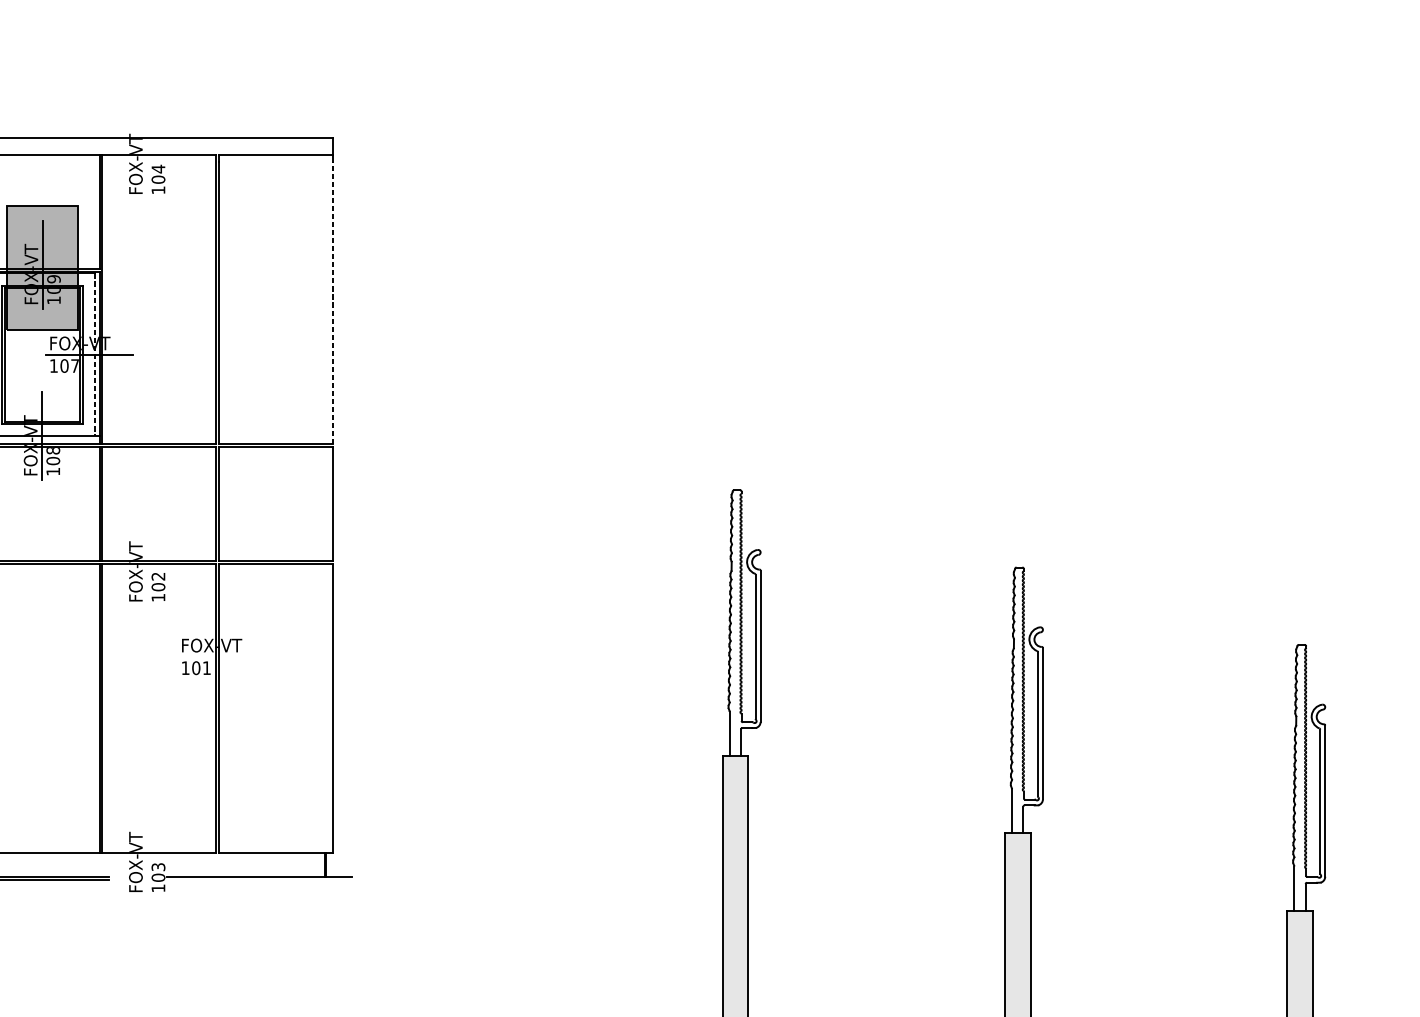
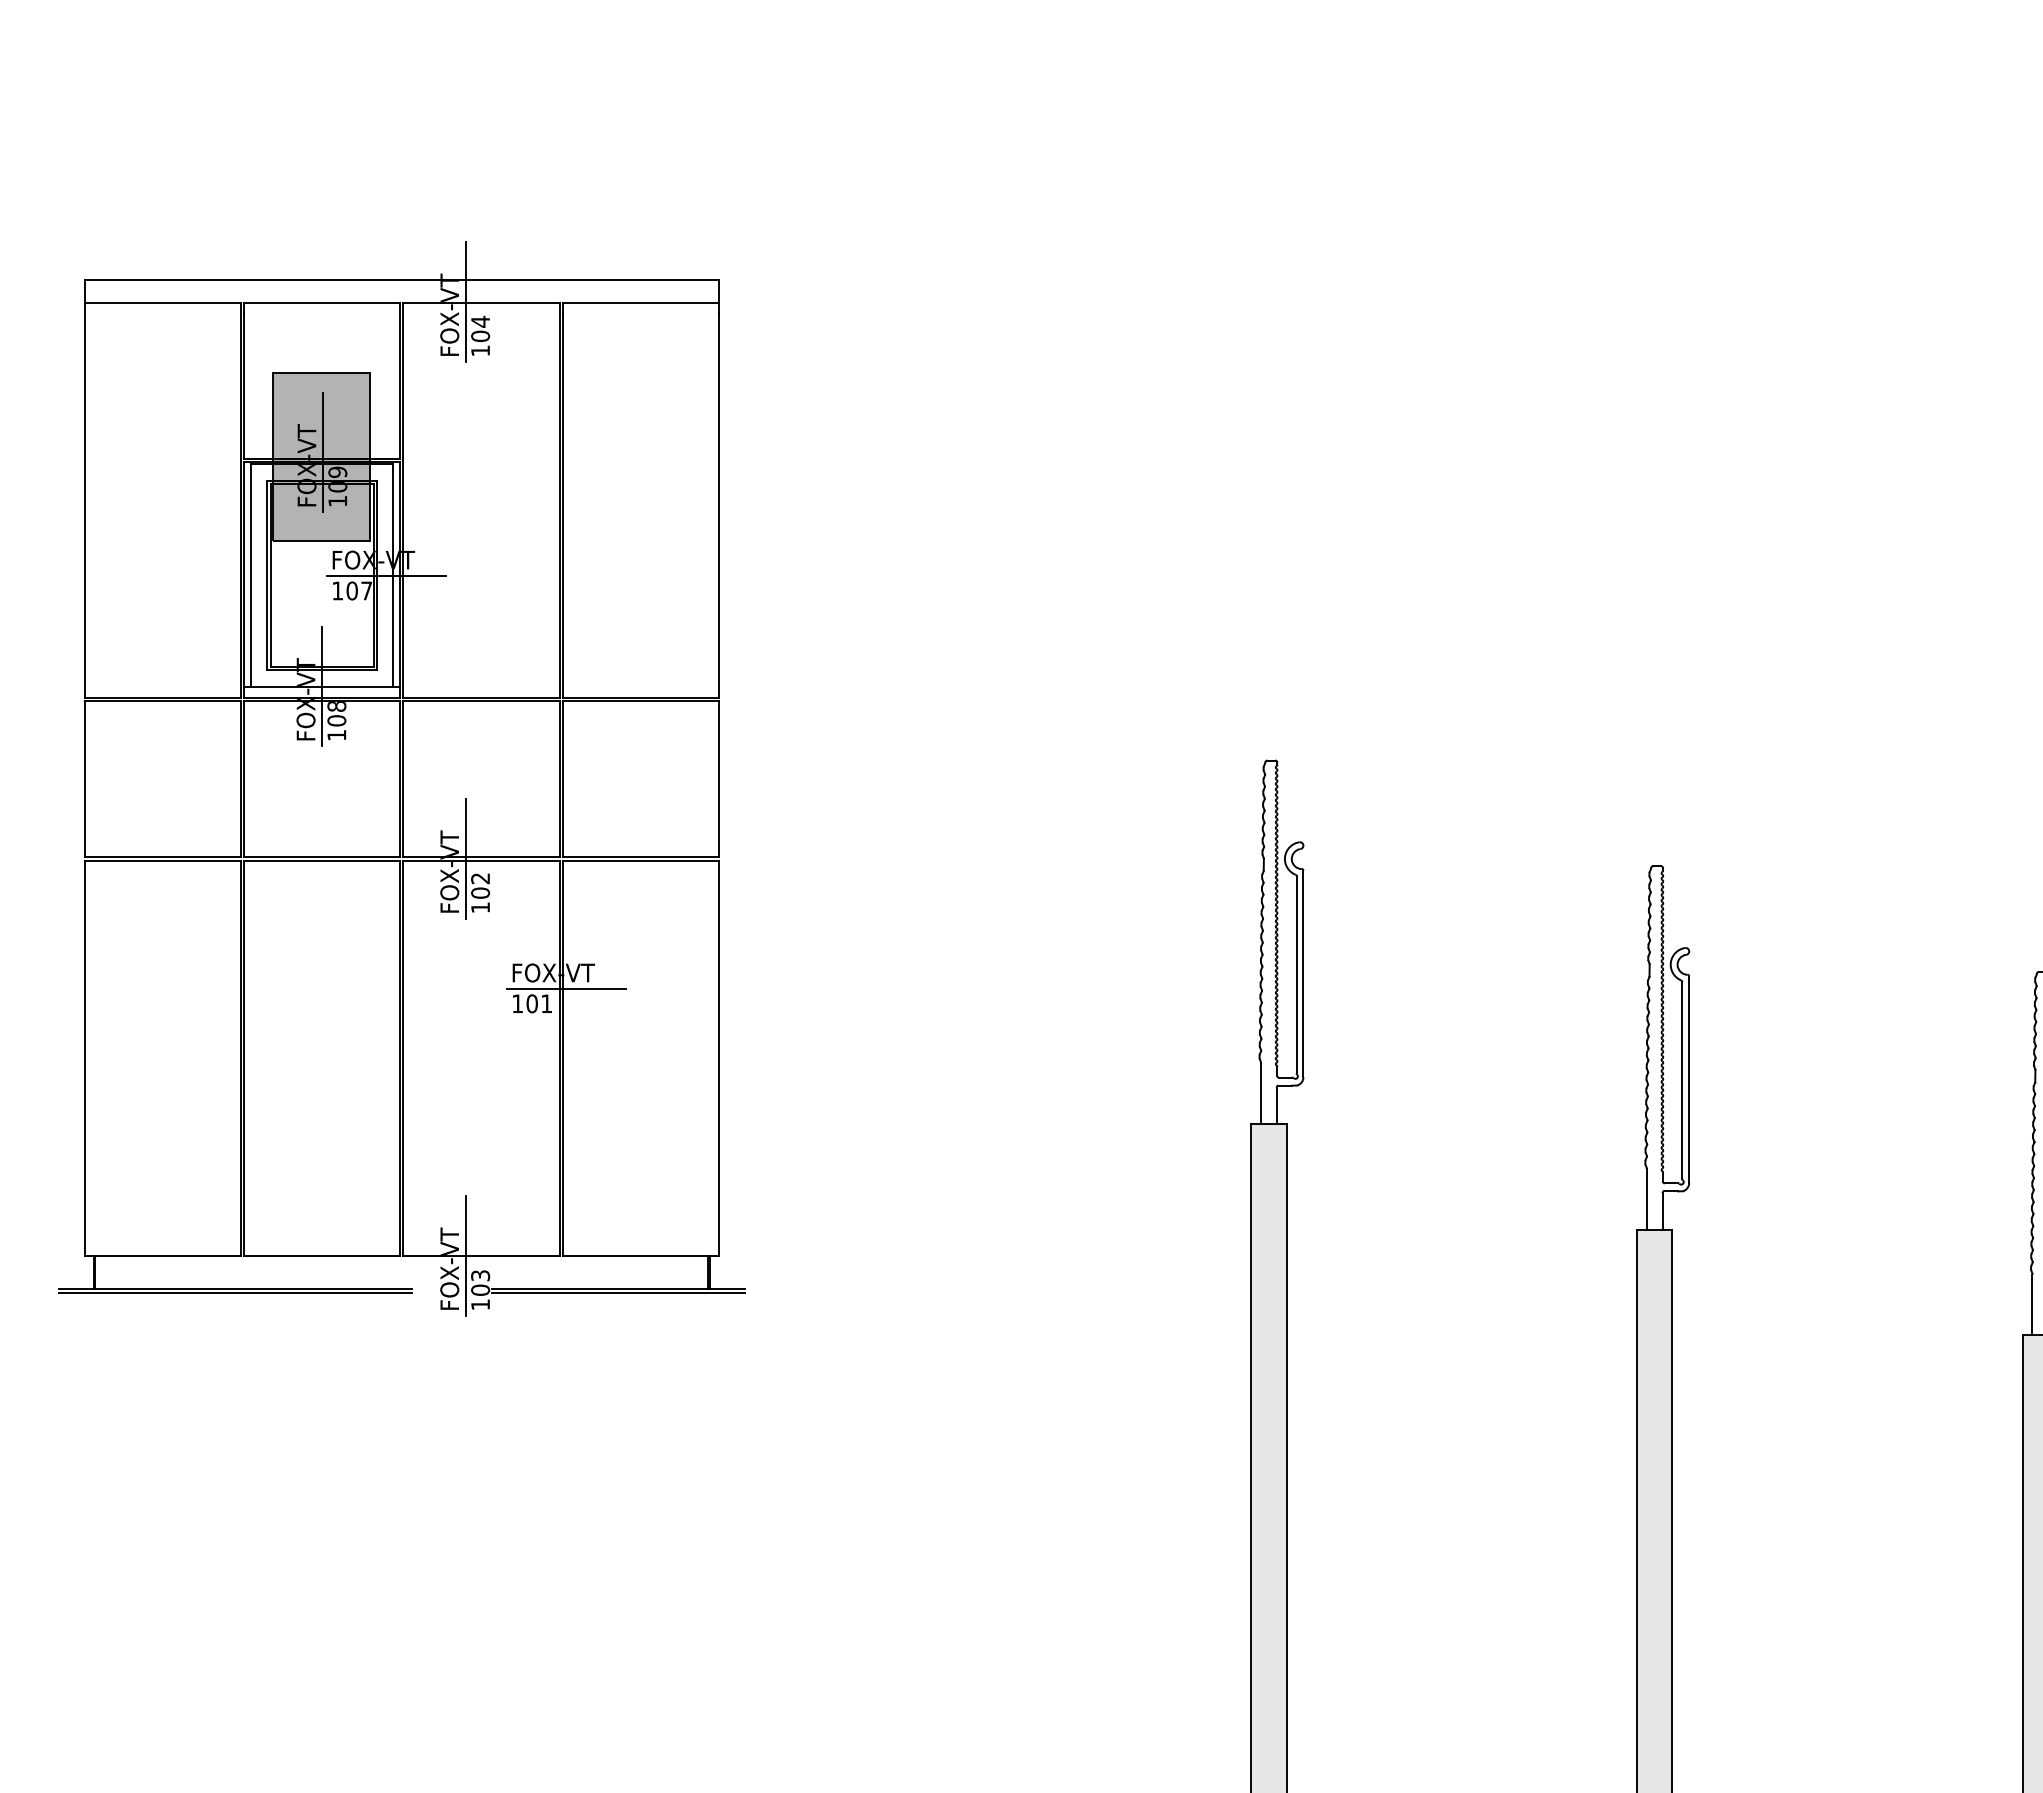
line: (147, 154) -> (465, 301), added
line: (332, 303) -> (718, 505), dashed -> solid
line: (94, 355) -> (393, 576), dashed -> solid
line: (147, 561) -> (465, 858), added
line: (221, 657) -> (566, 989), added
line: (147, 852) -> (465, 1255), added
line: (259, 879) -> (618, 1292), added

